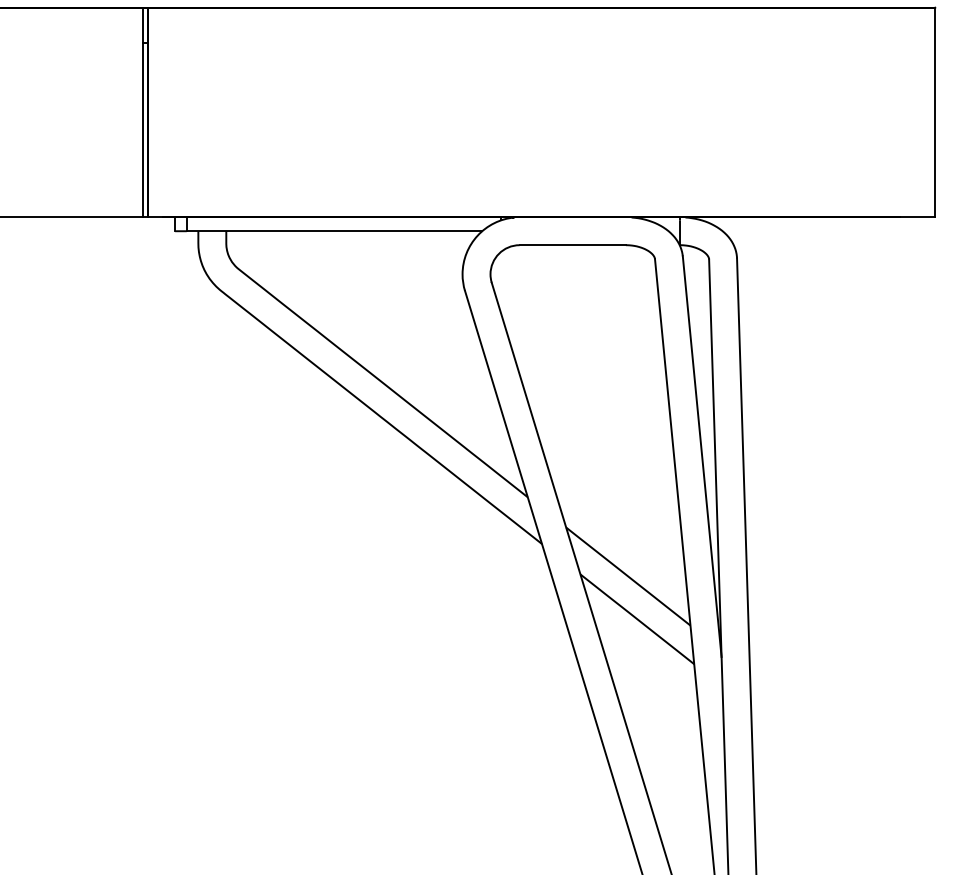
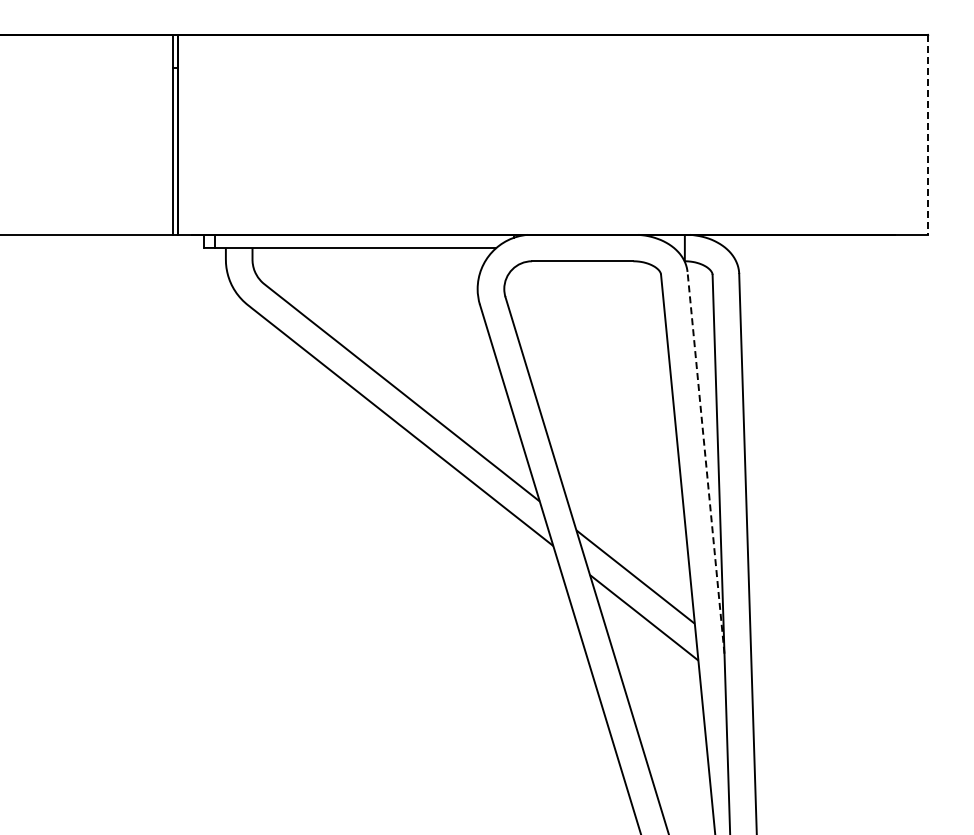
line: (935, 112) -> (928, 134), solid -> dashed
line: (702, 456) -> (706, 462), solid -> dashed

